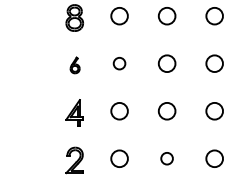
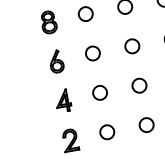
circle: (119, 63) -> (92, 53), size x1.43
part: (74, 65) -> (55, 61), size x1.67
circle: (166, 158) -> (146, 124), size x1.43

